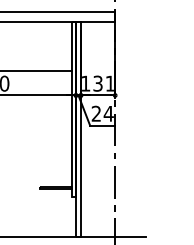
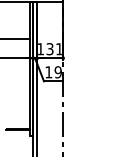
text: (102, 113) -> (53, 72), 24 -> 19

